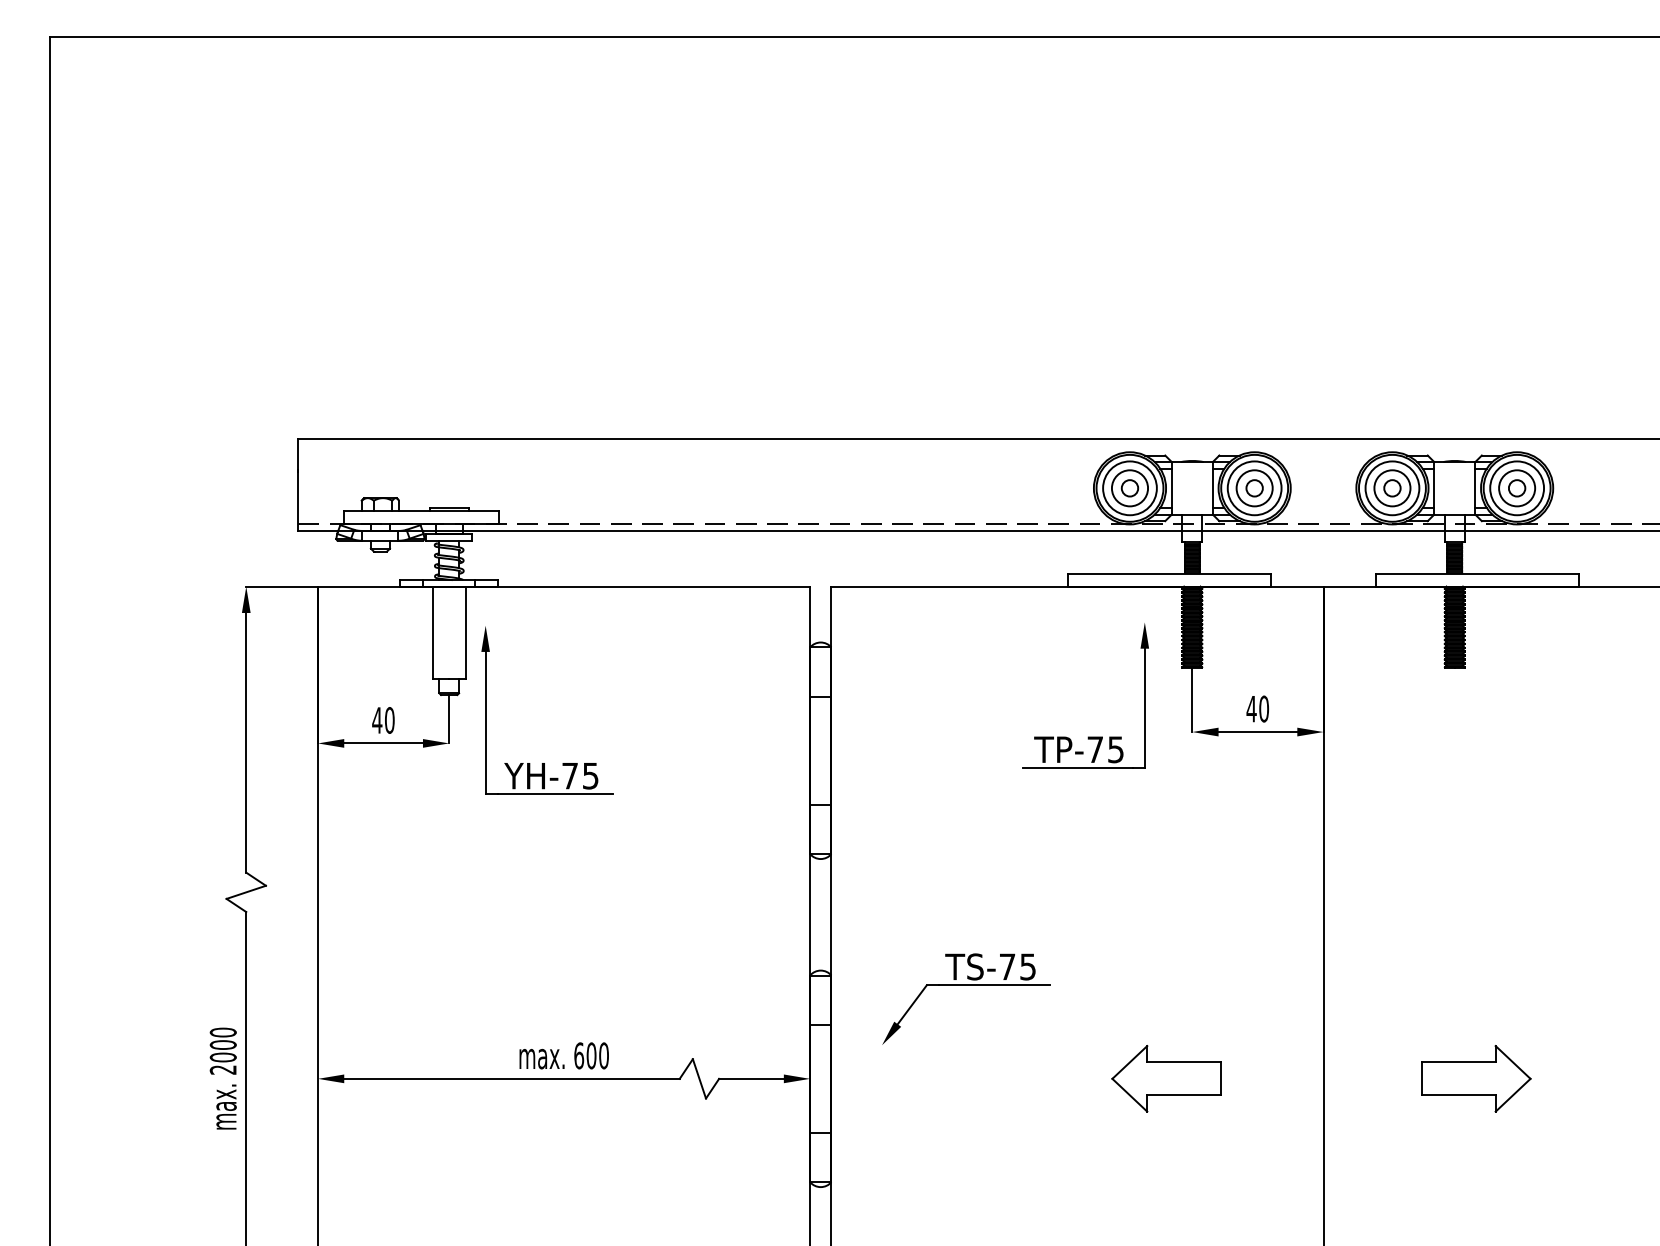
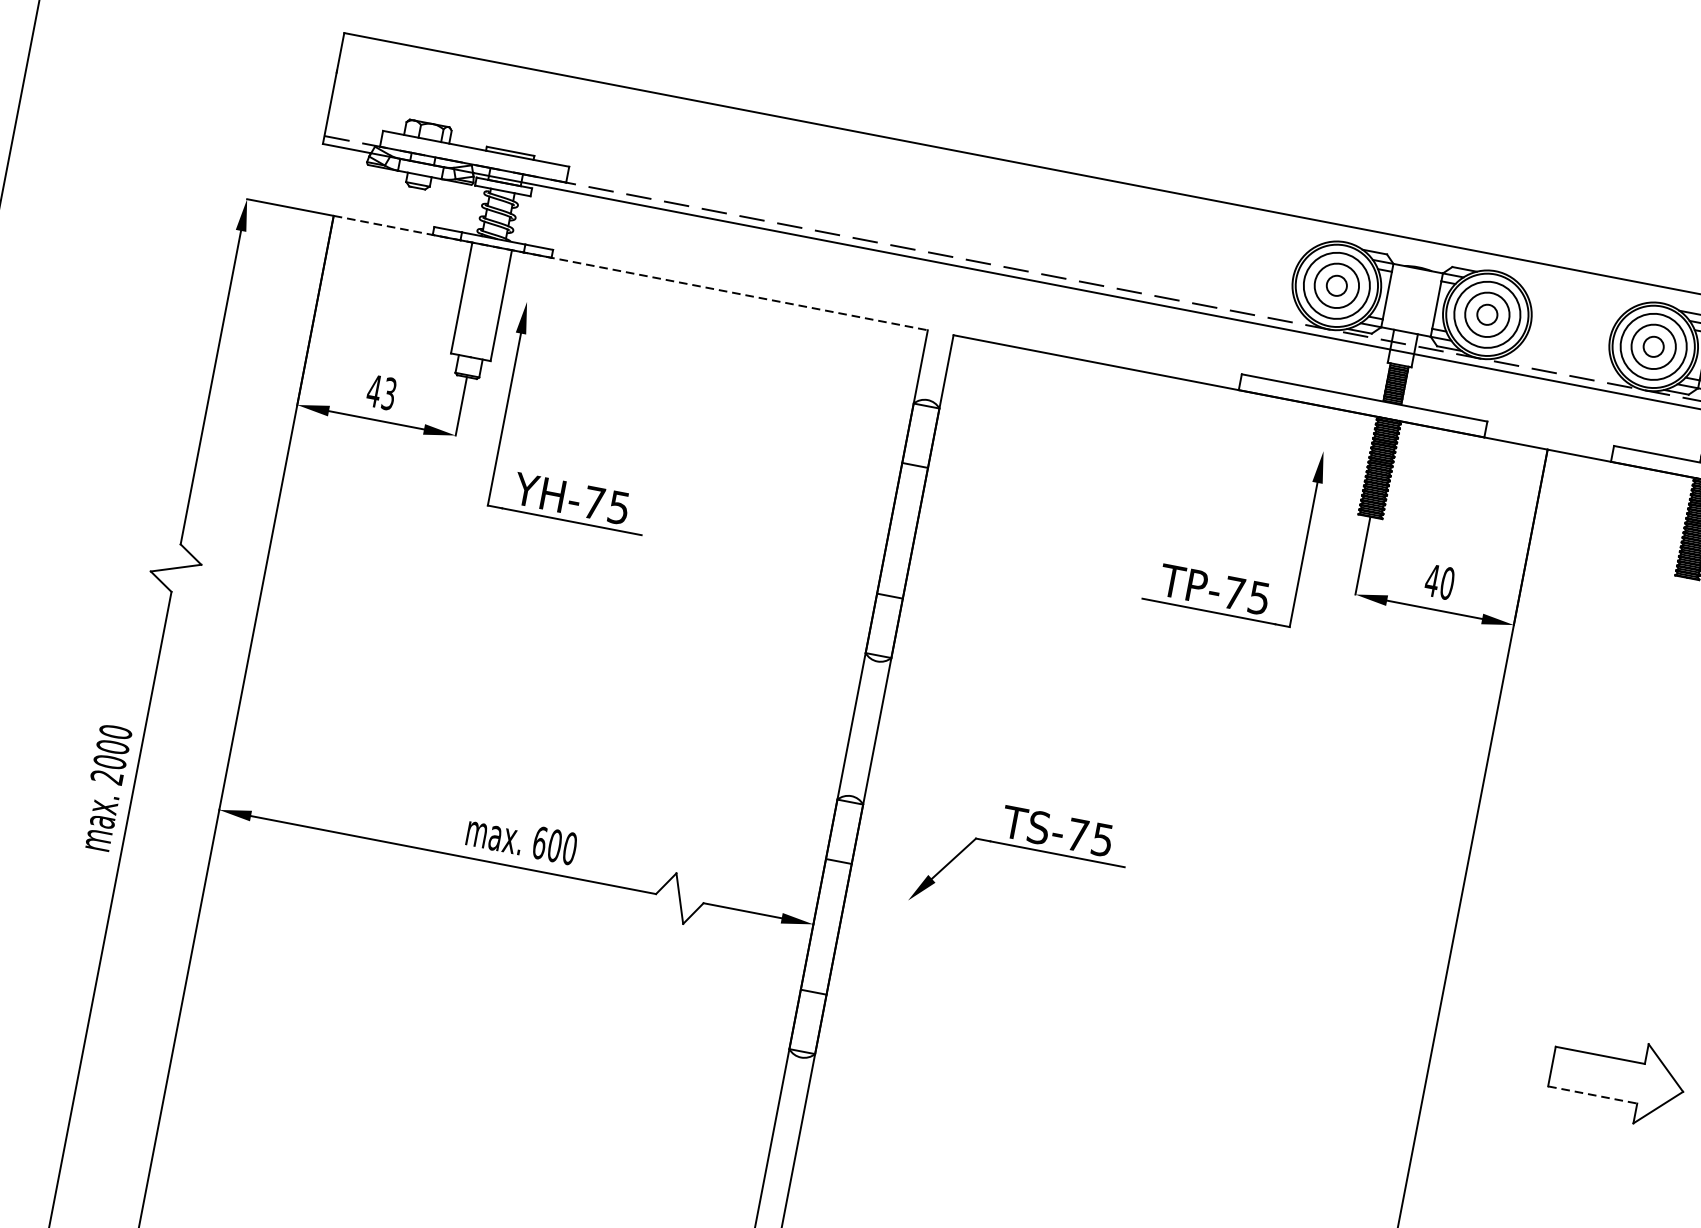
line: (564, 586) -> (631, 272), solid -> dashed
text: (389, 720) -> (388, 393), 40 -> 43
part: (1166, 1078) -> (1243, 1006), removed
line: (1458, 1095) -> (1592, 1095), solid -> dashed

